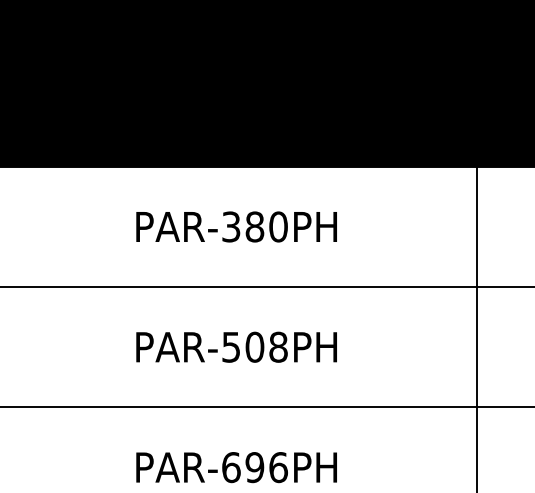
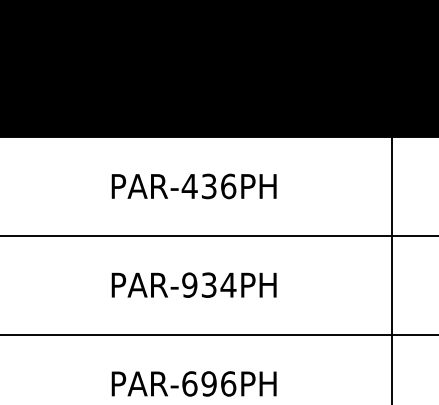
text: (254, 227) -> (208, 186), PAR-380PH -> PAR-436PH
text: (255, 346) -> (209, 284), PAR-508PH -> PAR-934PH

